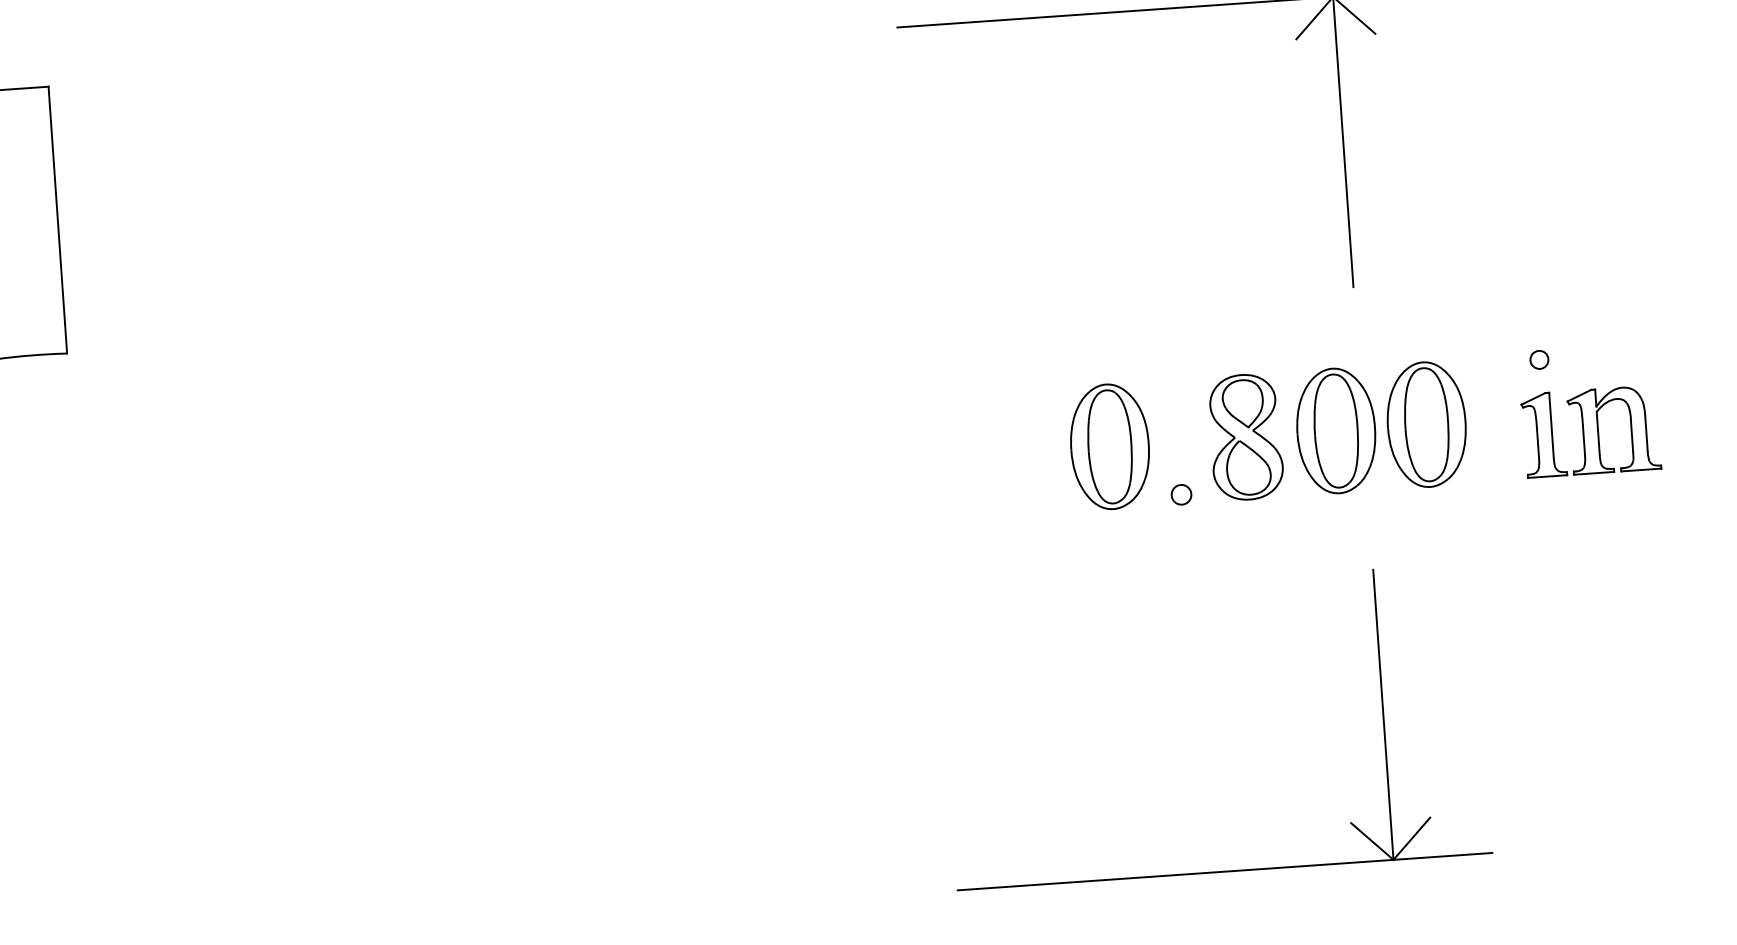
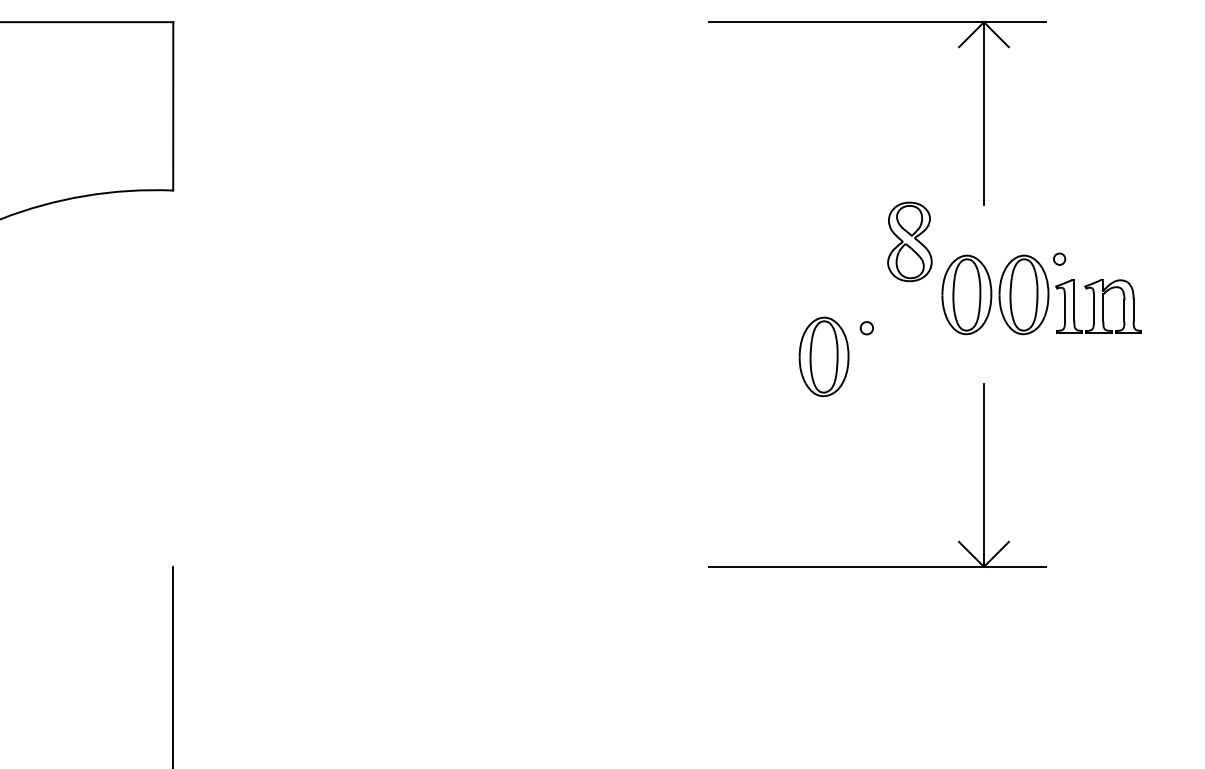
part: (1539, 358) -> (1059, 258), moved
part: (1590, 431) -> (1098, 306), moved
part: (1245, 436) -> (909, 241), moved
part: (1109, 446) -> (823, 356), moved

